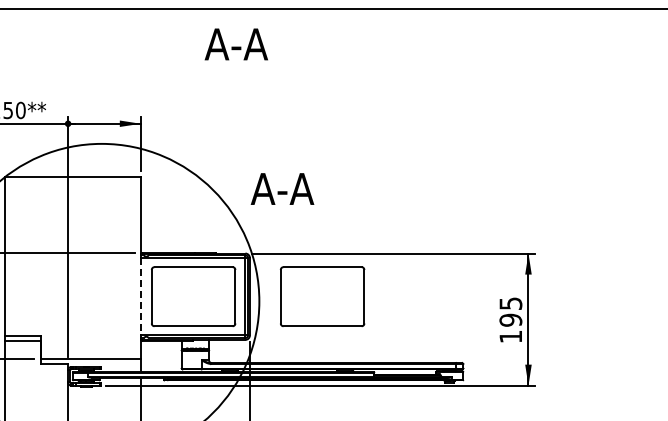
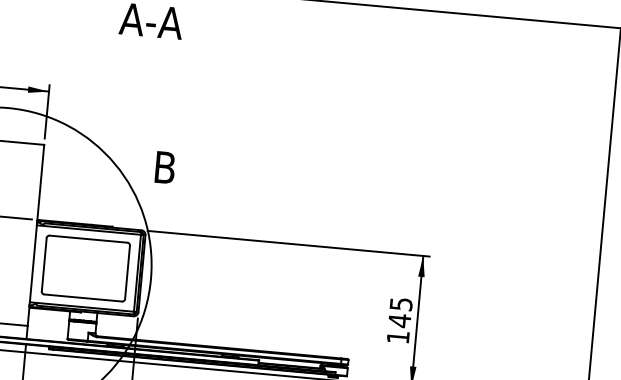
text: (282, 188) -> (184, 168), A-A -> B
line: (140, 296) -> (33, 263), dashed -> solid
part: (322, 296) -> (214, 280), removed
text: (510, 320) -> (399, 321), 195 -> 145

